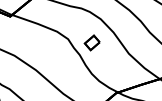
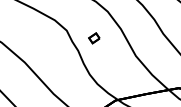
part: (91, 42) -> (93, 37), size x0.6

